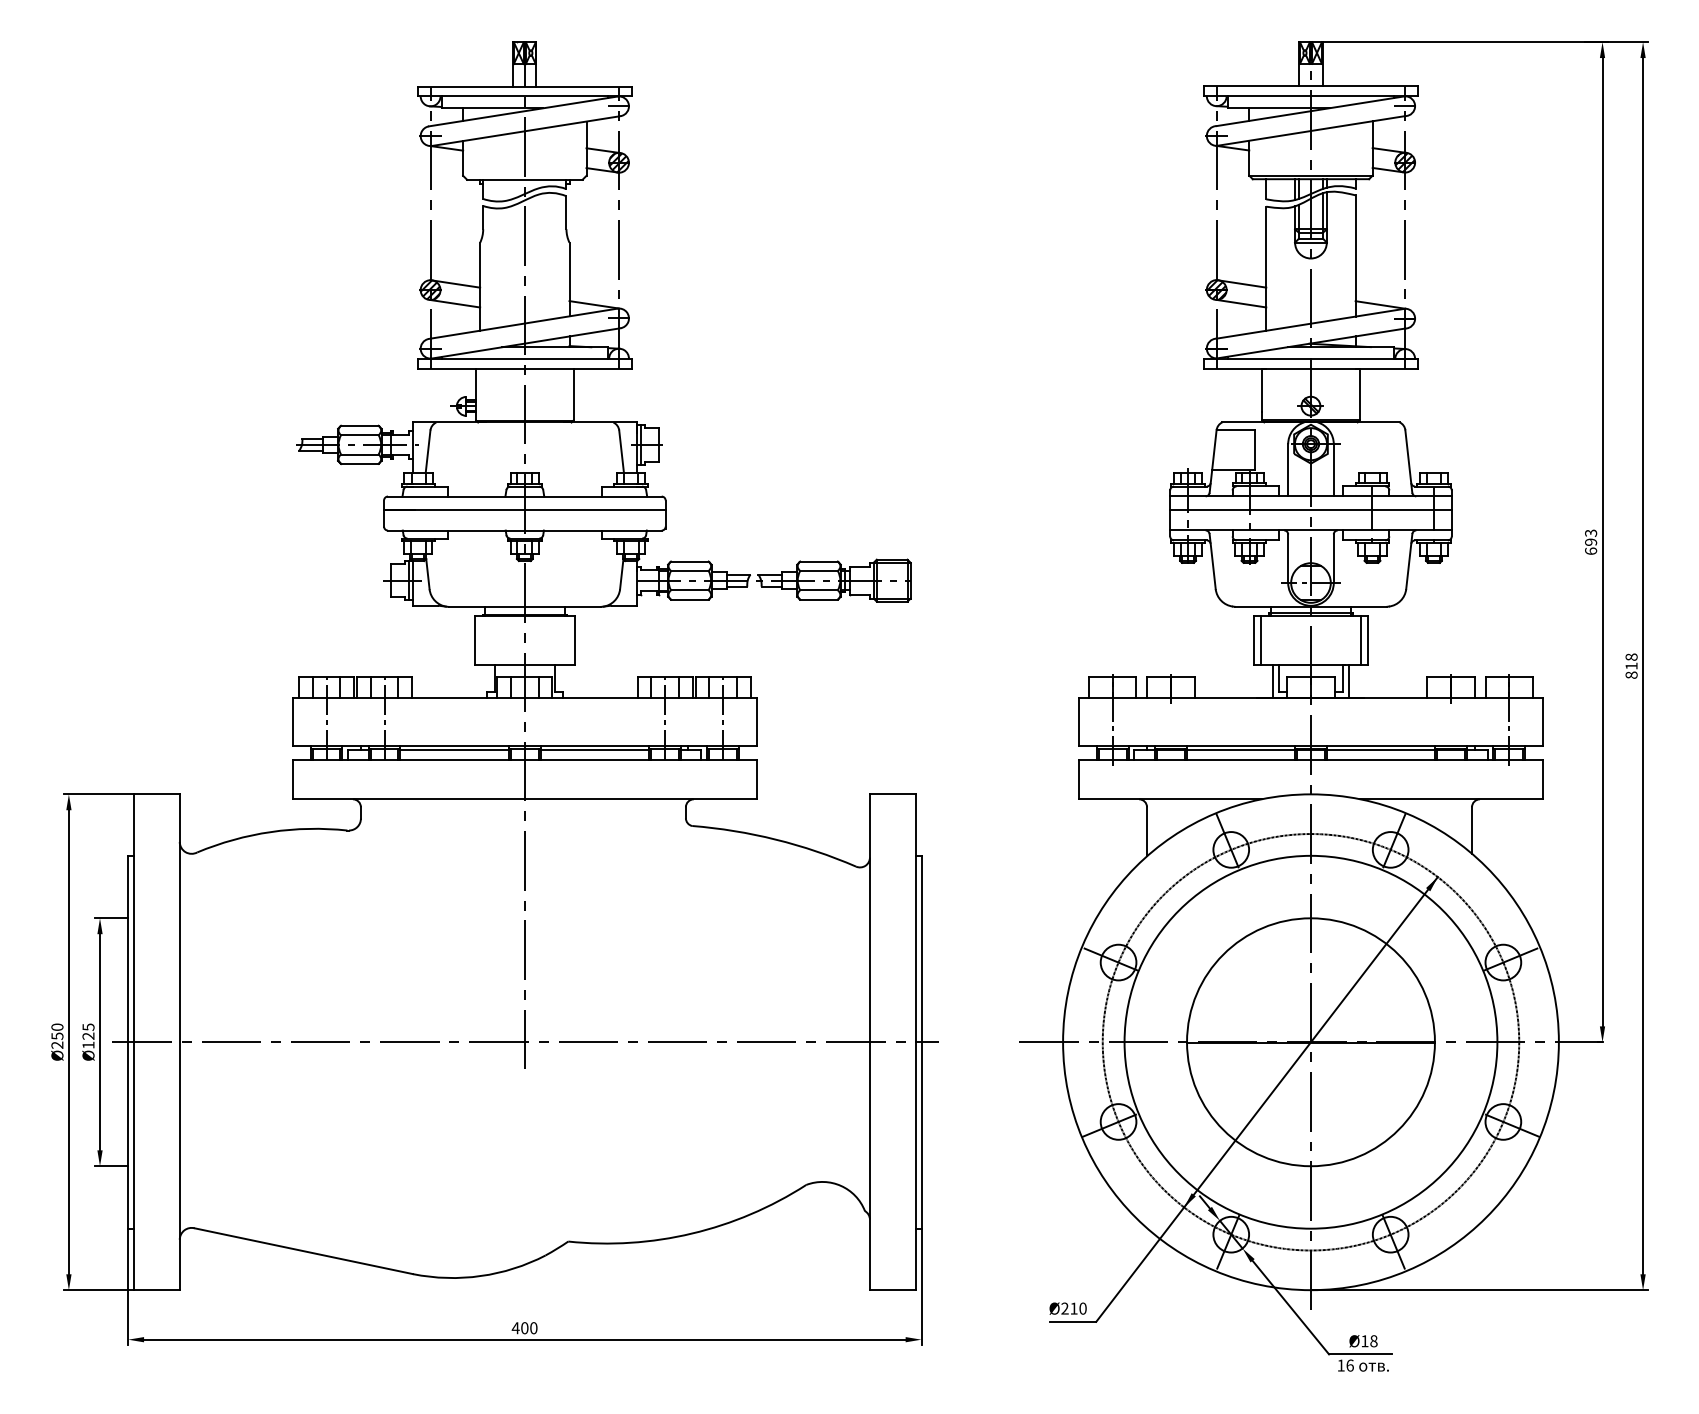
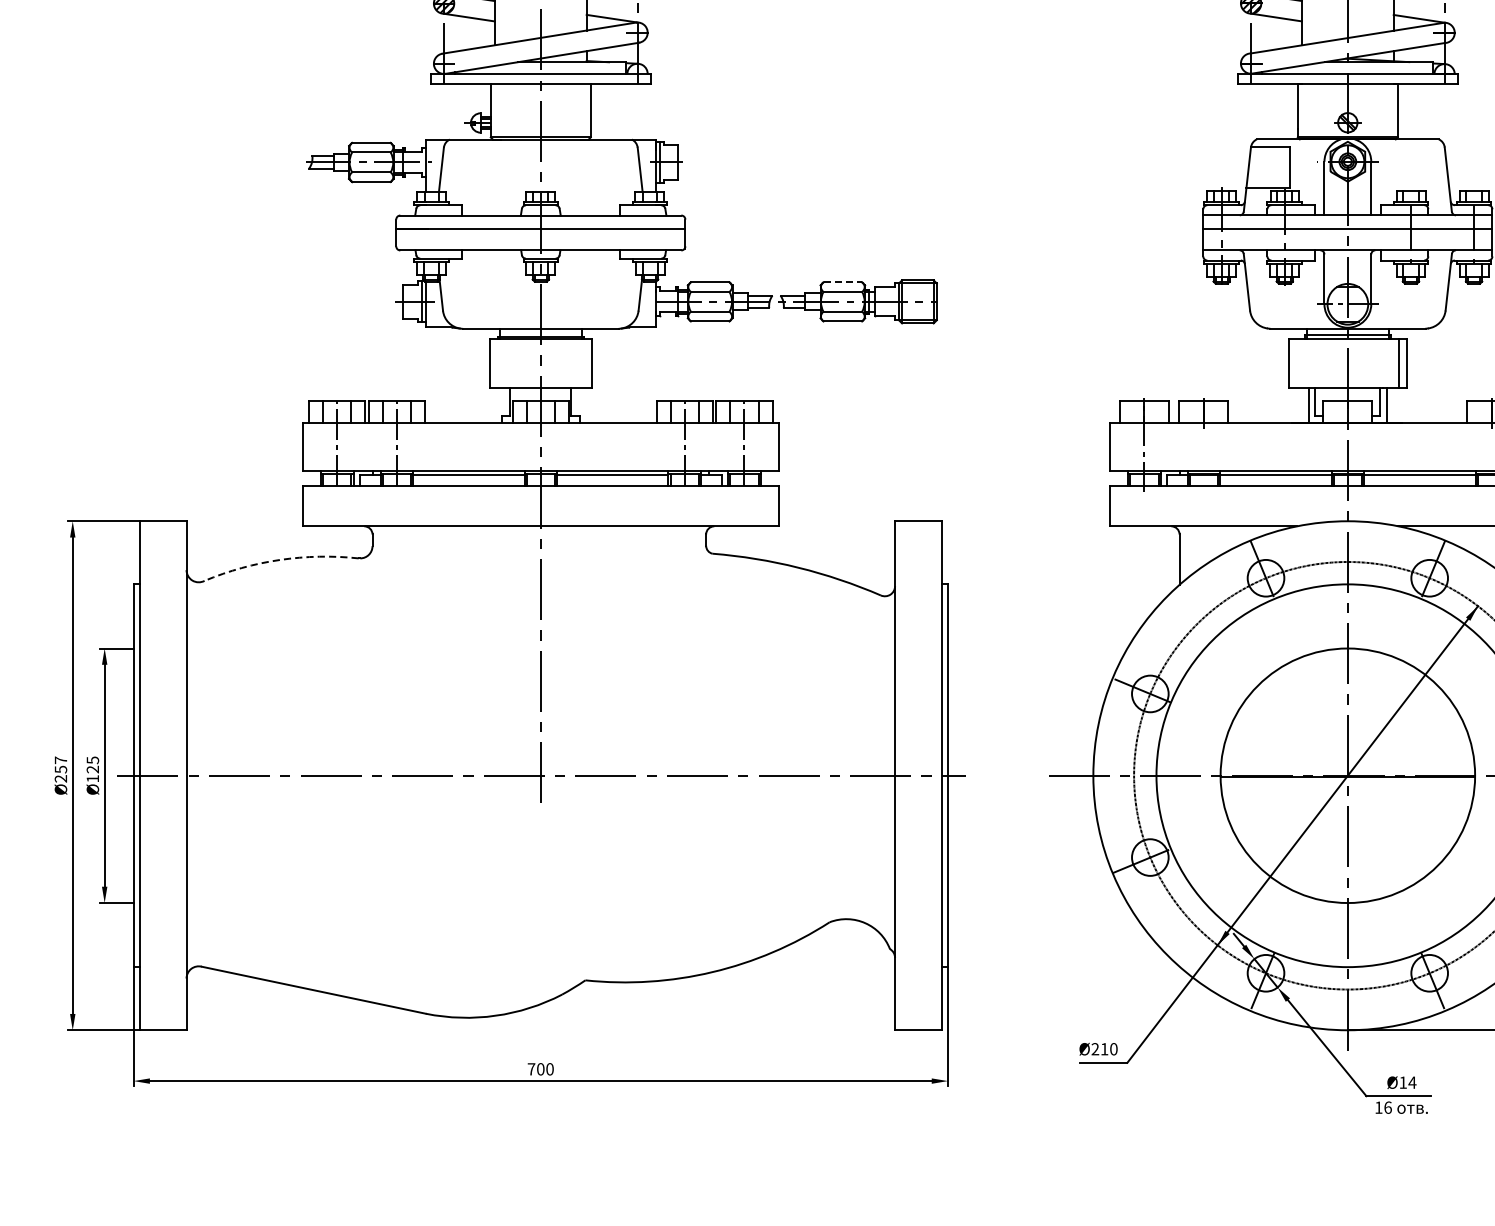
line: (819, 561) -> (843, 282), solid -> dashed
line: (1260, 640) -> (1296, 363), removed
arc: (271, 832) -> (280, 560), solid -> dashed
text: (57, 1026) -> (61, 759), Ø250 -> Ø257
text: (515, 1328) -> (531, 1069), 400 -> 700
text: (1373, 1341) -> (1412, 1082), Ø18 -> Ø14

